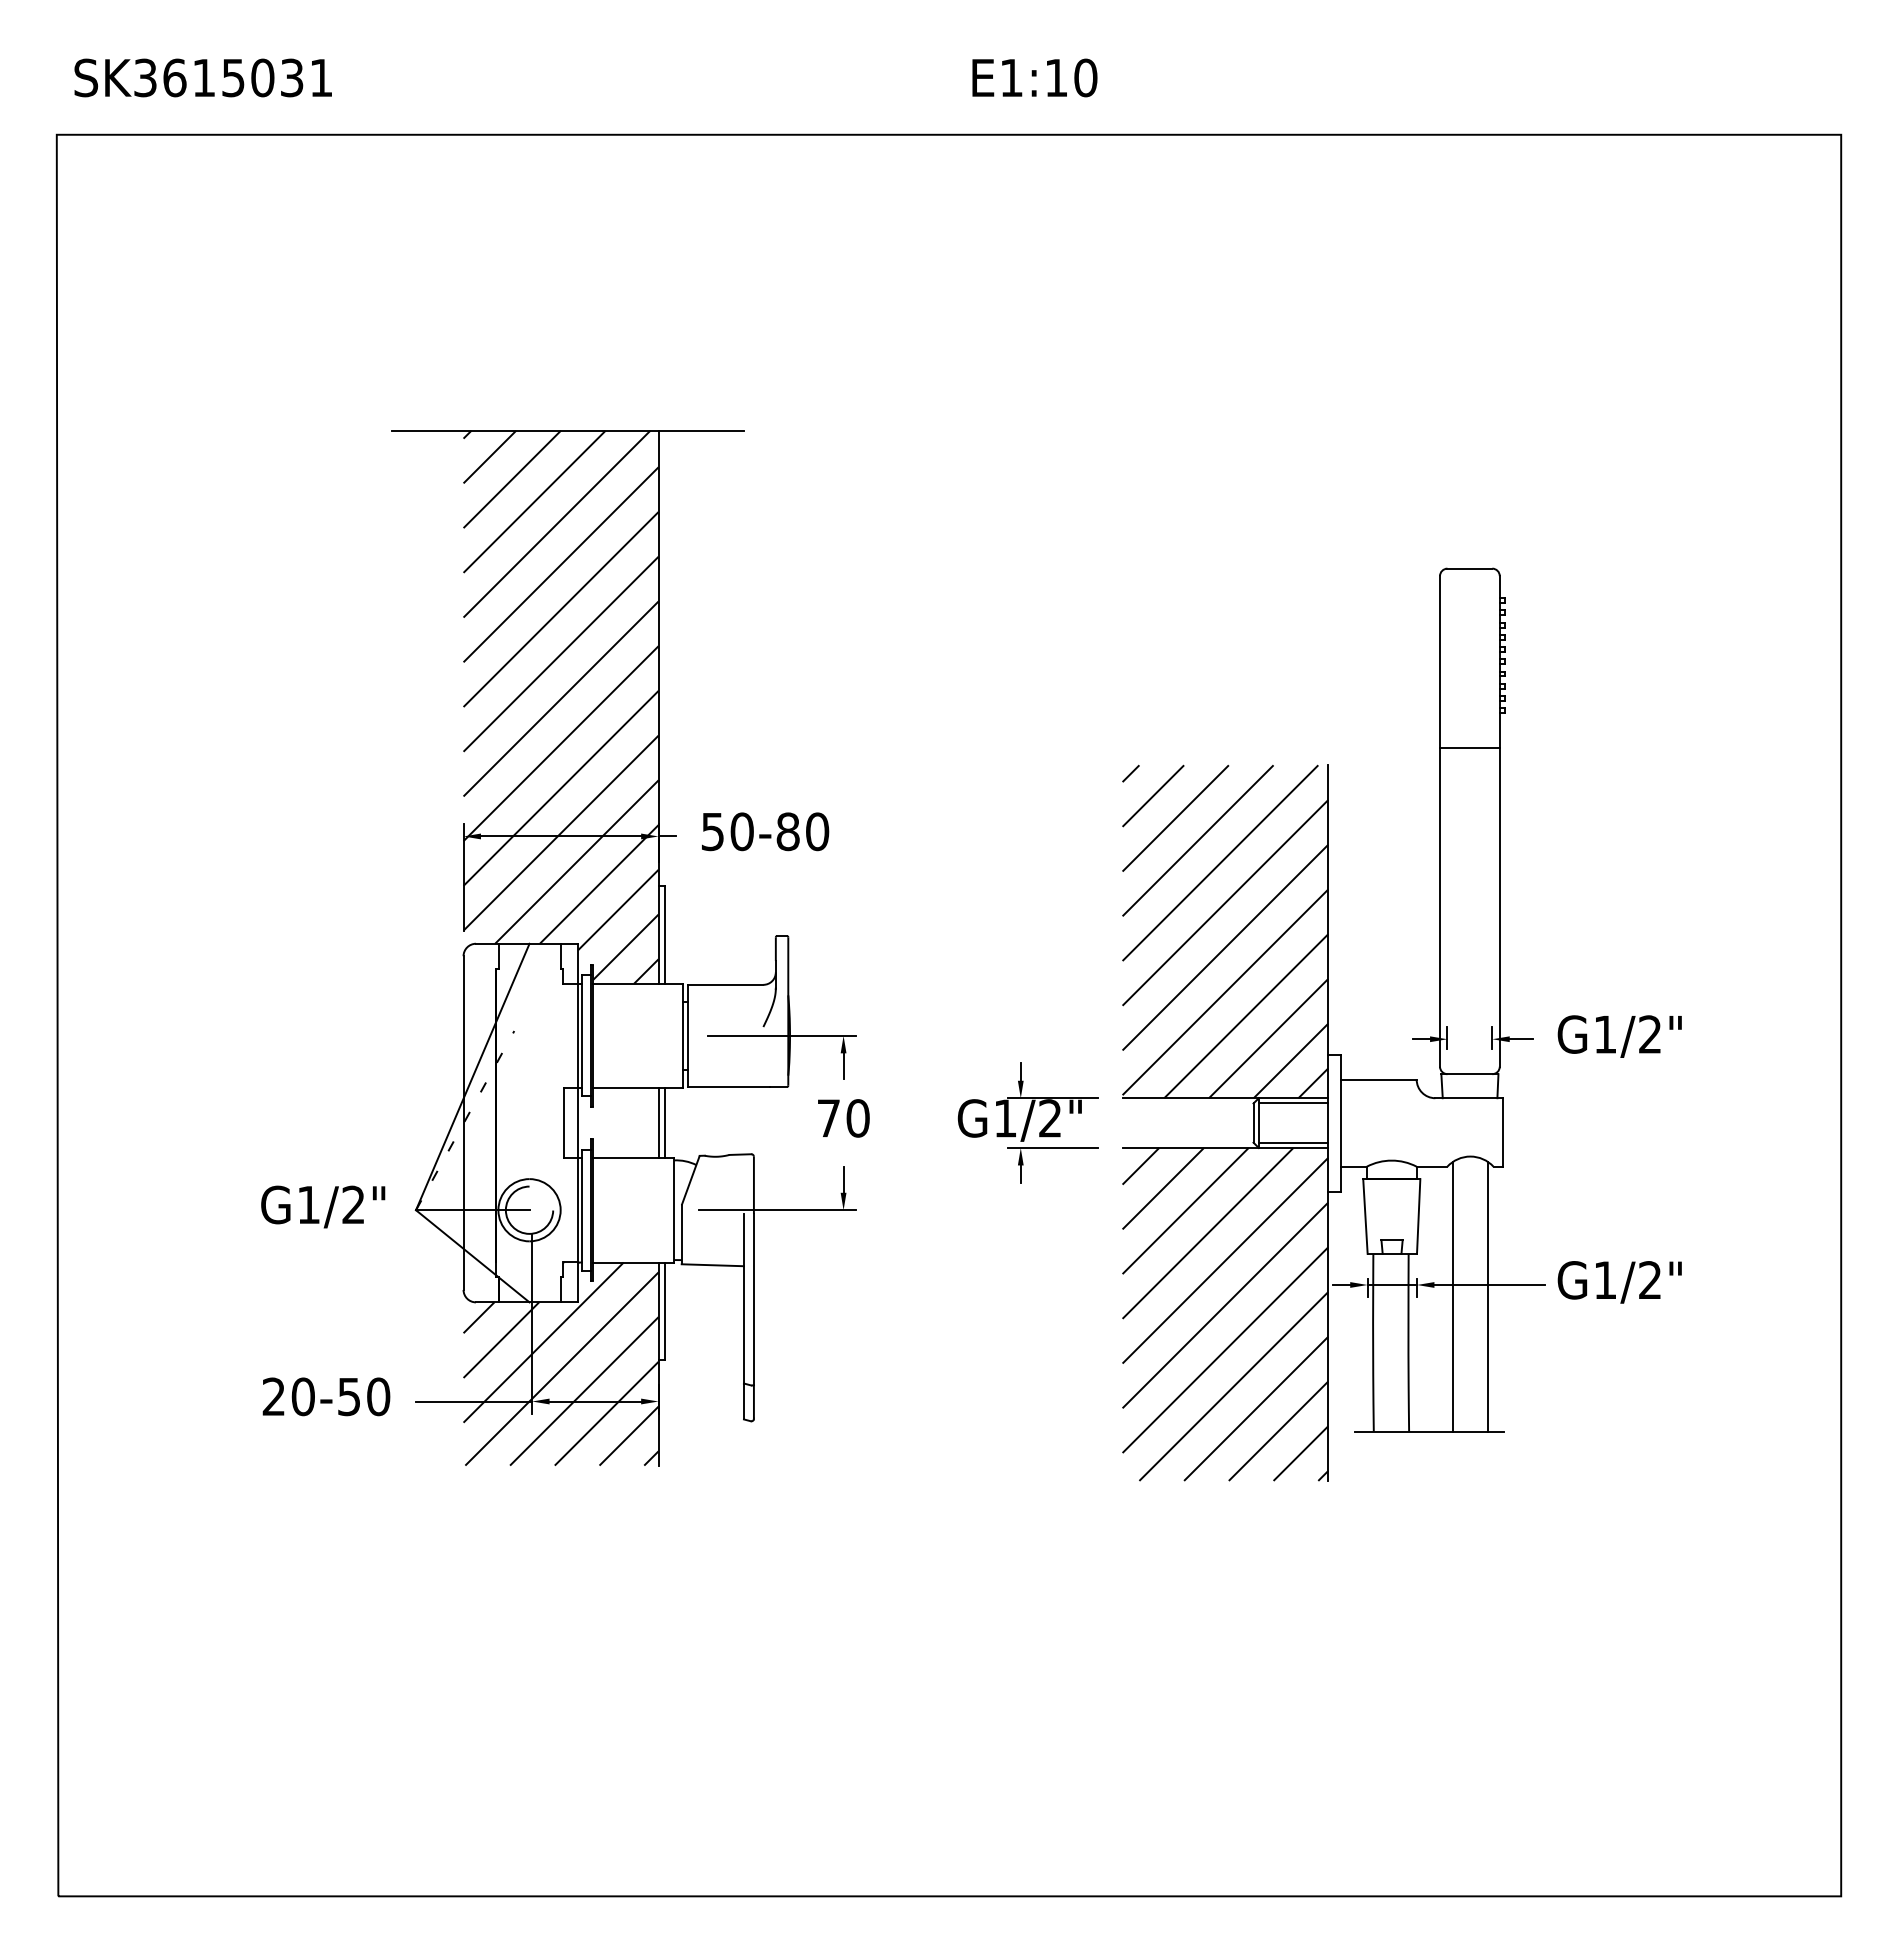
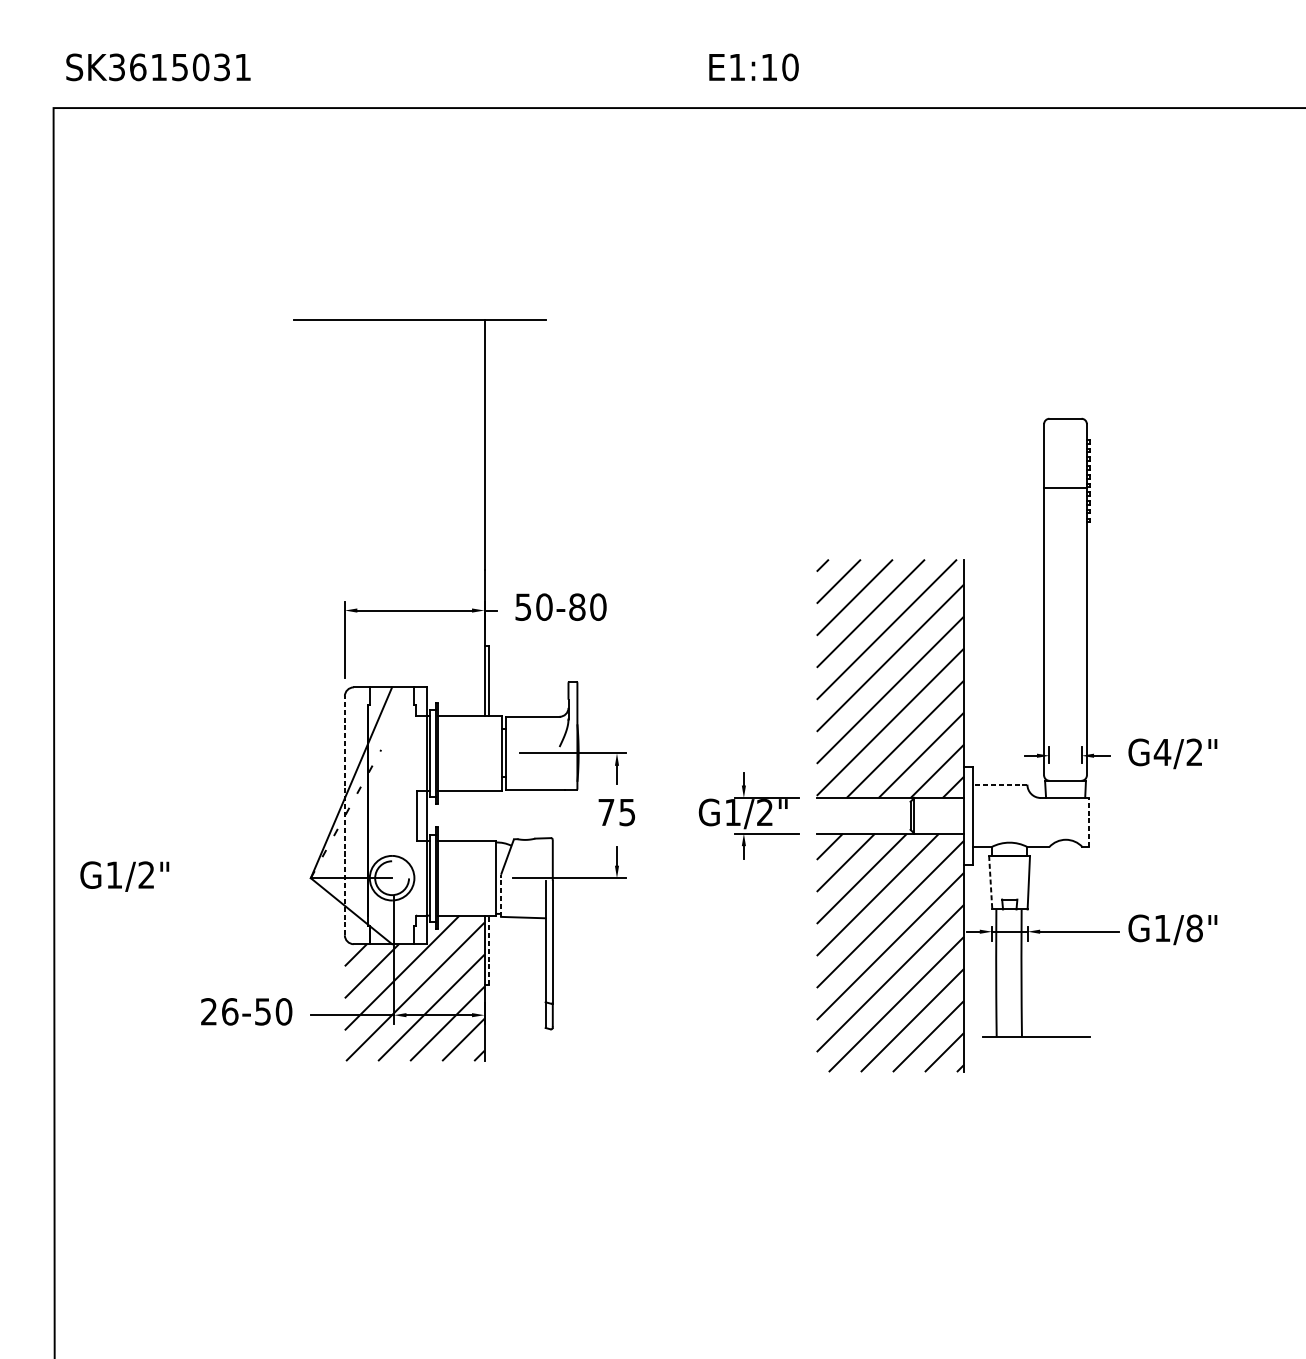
hatch: (560, 706) -> (414, 517), removed
line: (1469, 747) -> (1065, 488), moved
text: (1605, 1034) -> (1162, 752), G1/2" -> G4/2"
line: (1378, 1079) -> (1000, 784), solid -> dashed
line: (1293, 1103) -> (939, 801), removed
text: (857, 1118) -> (626, 812), 70 -> 75
line: (658, 1122) -> (484, 815), removed
line: (664, 1122) -> (488, 815), removed
line: (463, 1123) -> (344, 816), solid -> dashed
line: (1502, 1131) -> (1088, 821), solid -> dashed
line: (1293, 1142) -> (939, 829), removed
text: (323, 1206) -> (124, 876), moved
line: (1365, 1217) -> (990, 883), solid -> dashed
line: (681, 1234) -> (500, 895), solid -> dashed
text: (1650, 1280) -> (1194, 928), G1/2" -> G1/8"
line: (1452, 1296) -> (1053, 939), removed
line: (1488, 1296) -> (1078, 939), removed
line: (664, 1311) -> (488, 950), solid -> dashed
text: (303, 1396) -> (230, 1011), 20-50 -> 26-50

